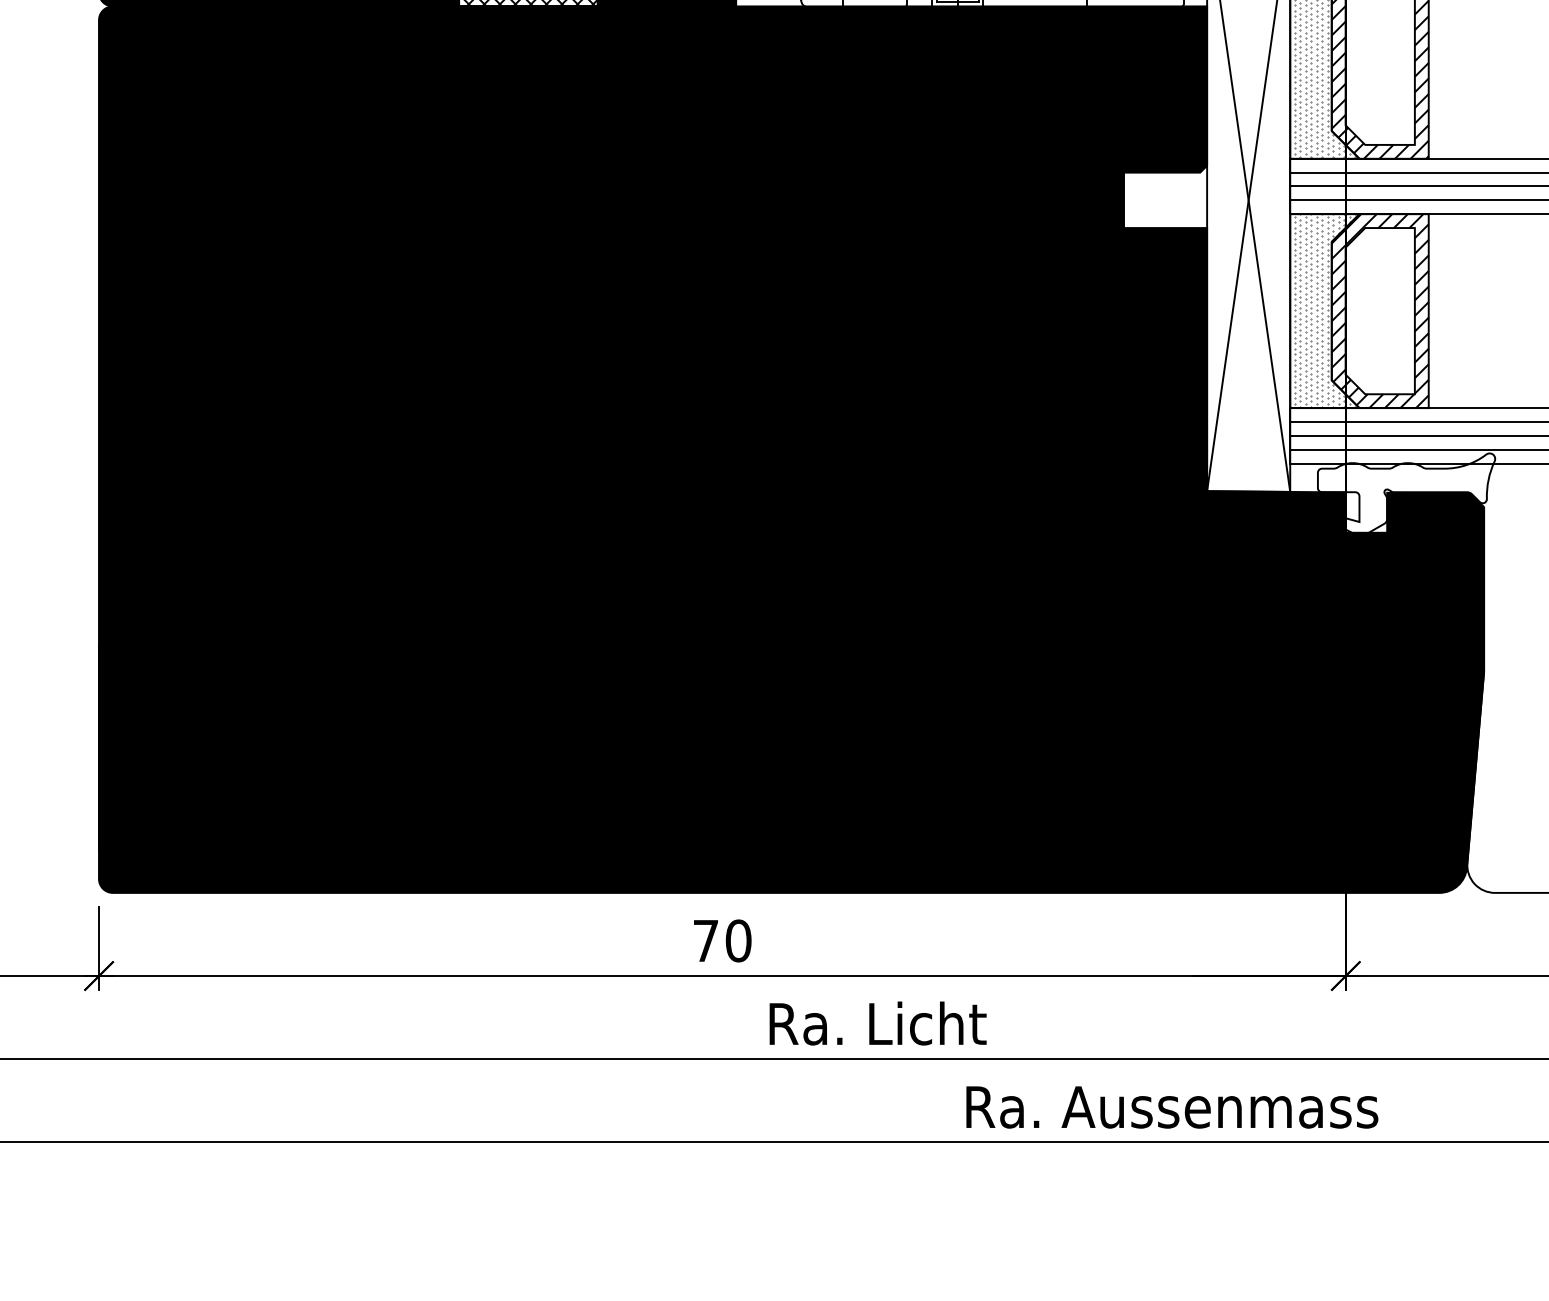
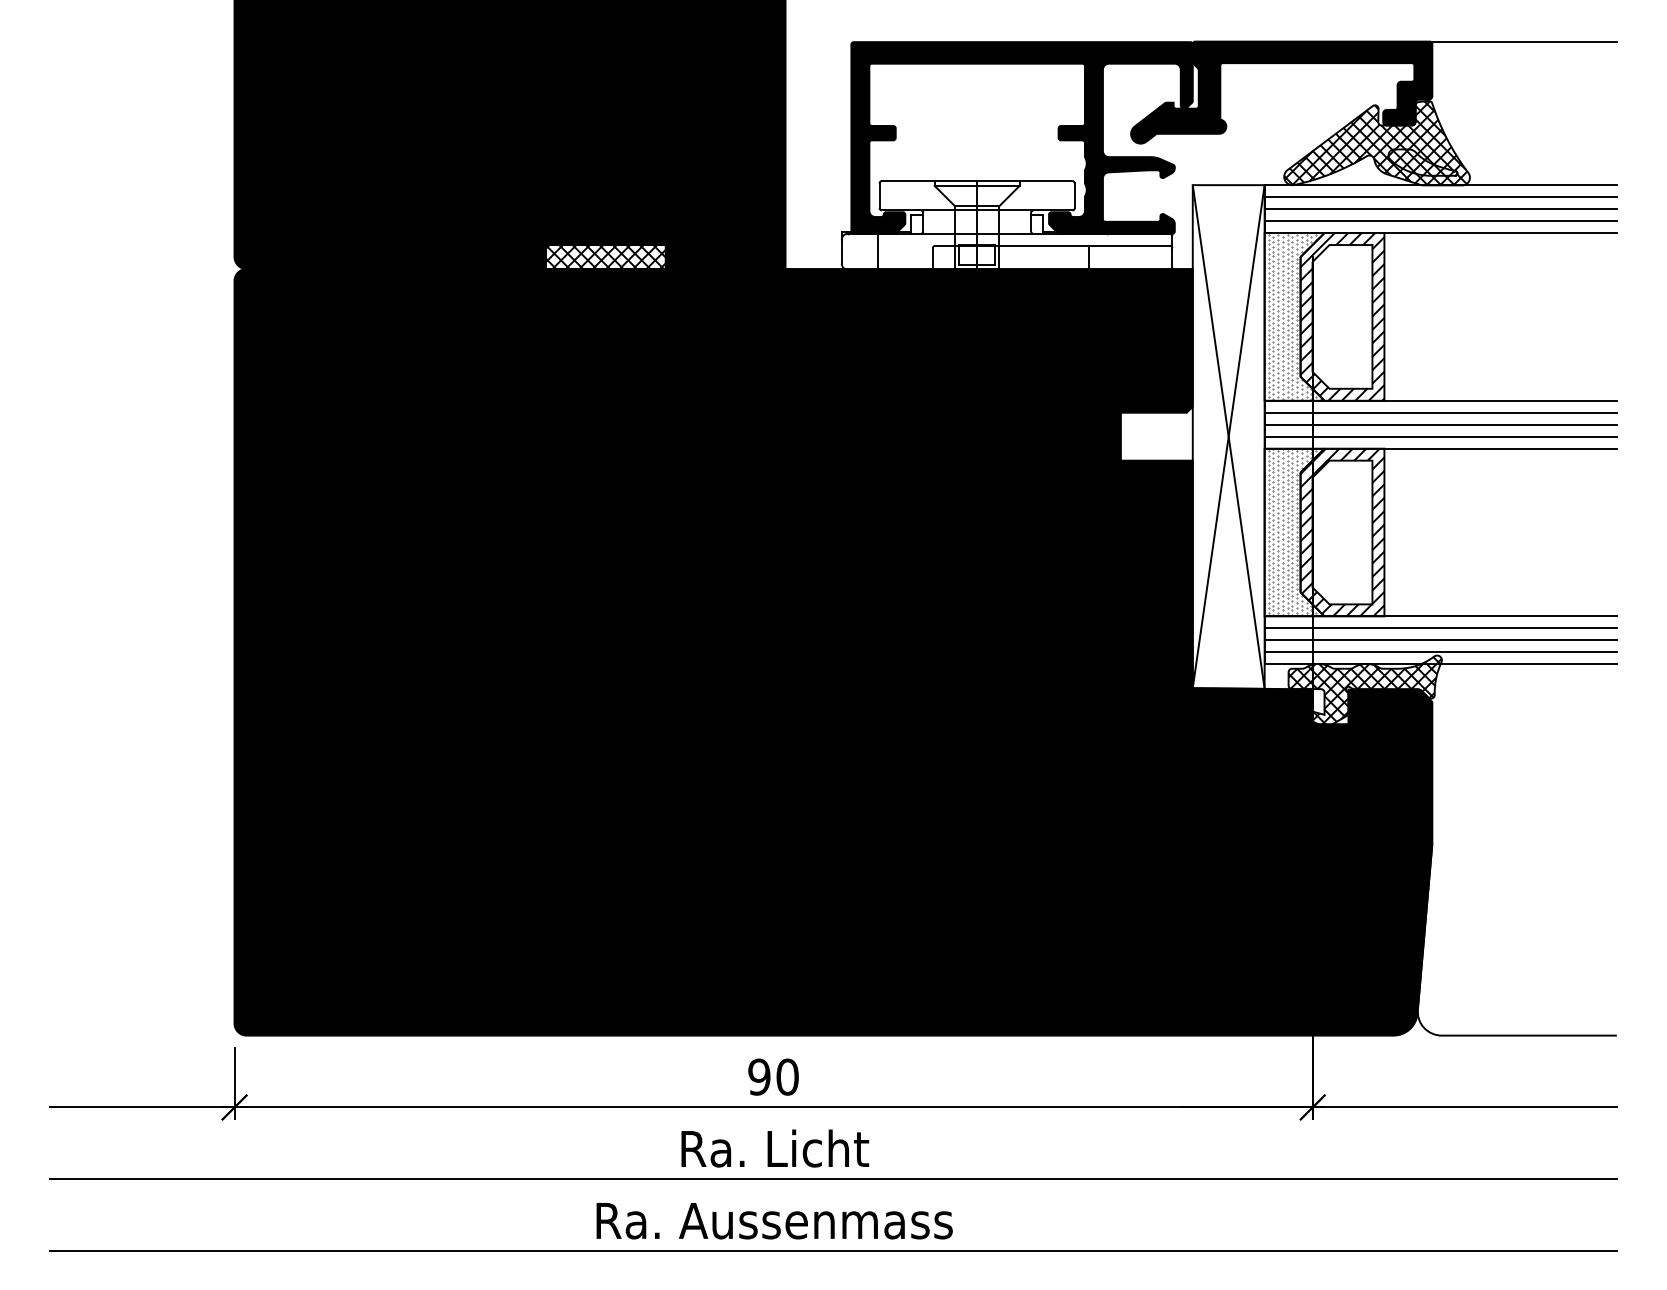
hatch: (1405, 494) -> (1364, 691), added
text: (706, 940) -> (759, 1076), 70 -> 90
text: (878, 1023) -> (775, 1148), moved
text: (1172, 1107) -> (774, 1221), moved

